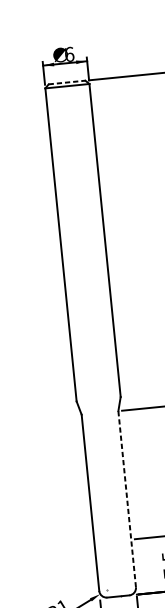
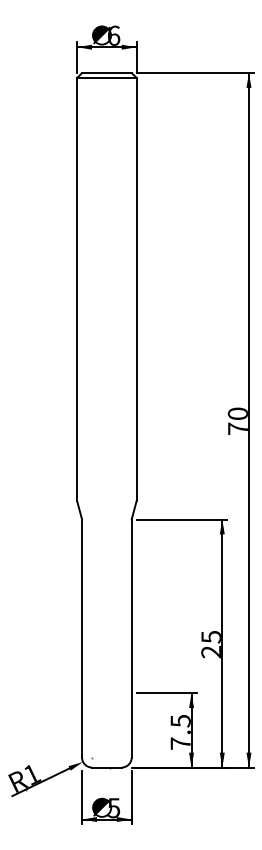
line: (66, 82) -> (106, 73), dashed -> solid
line: (127, 499) -> (131, 638), dashed -> solid

